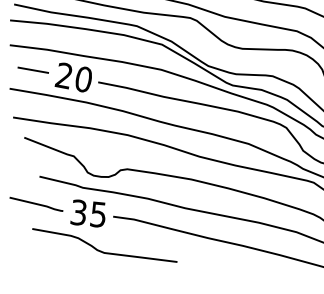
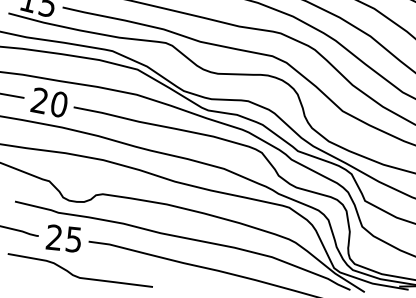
text: (78, 212) -> (53, 237), 35 -> 25

